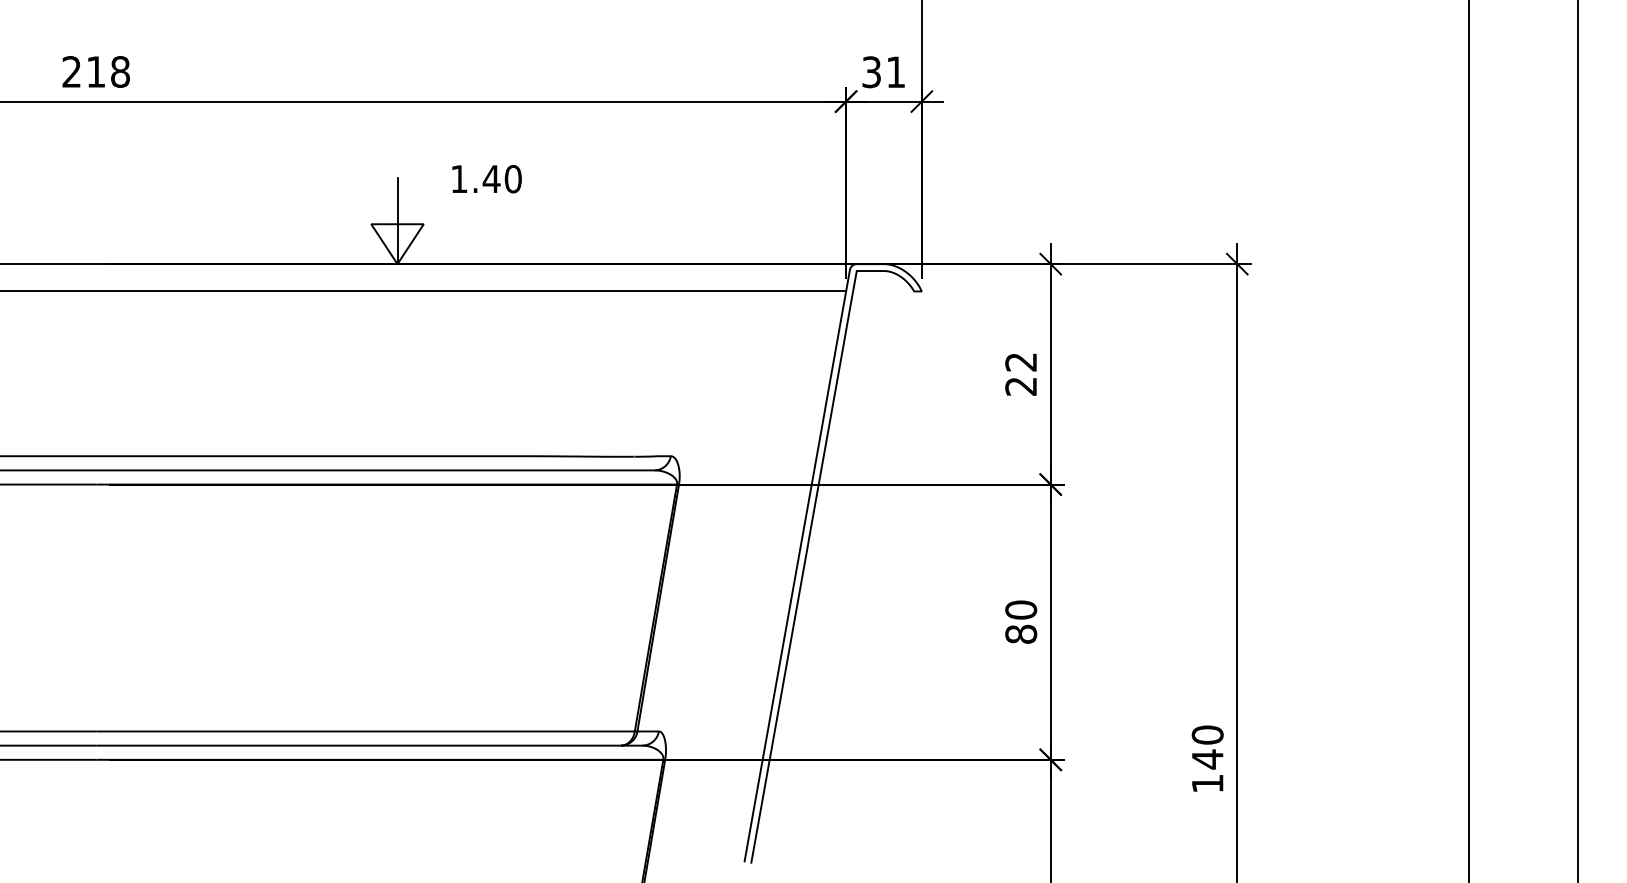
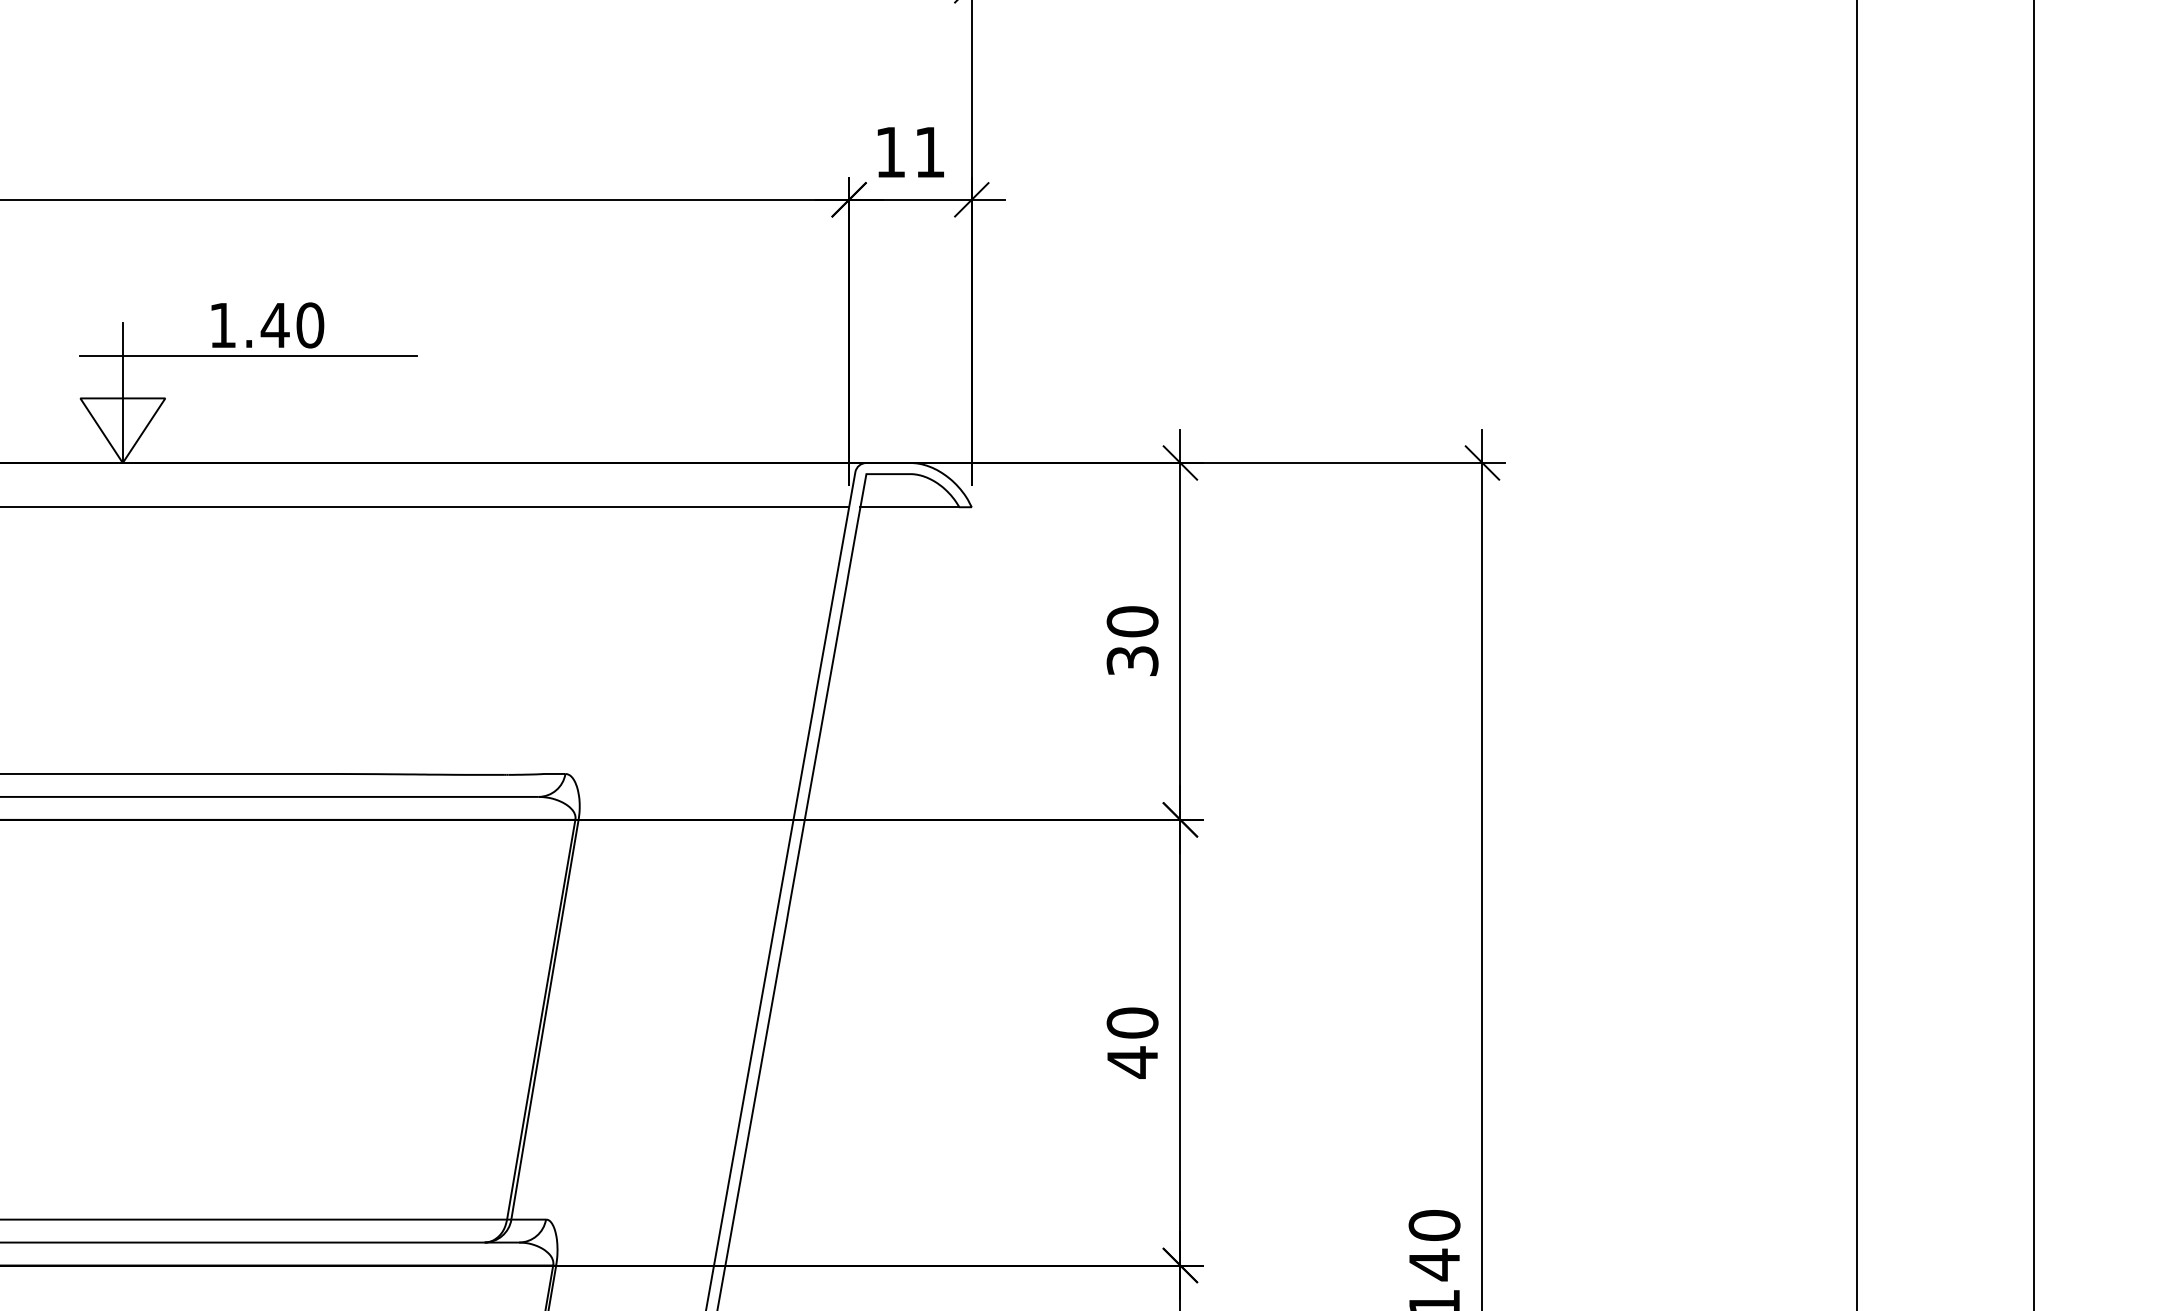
text: (871, 72) -> (890, 152), 31 -> 11
line: (475, 198) -> (249, 356), added
line: (883, 291) -> (909, 507), added
text: (1021, 373) -> (1133, 640), 22 -> 30
text: (1021, 634) -> (1133, 1062), 80 -> 40

